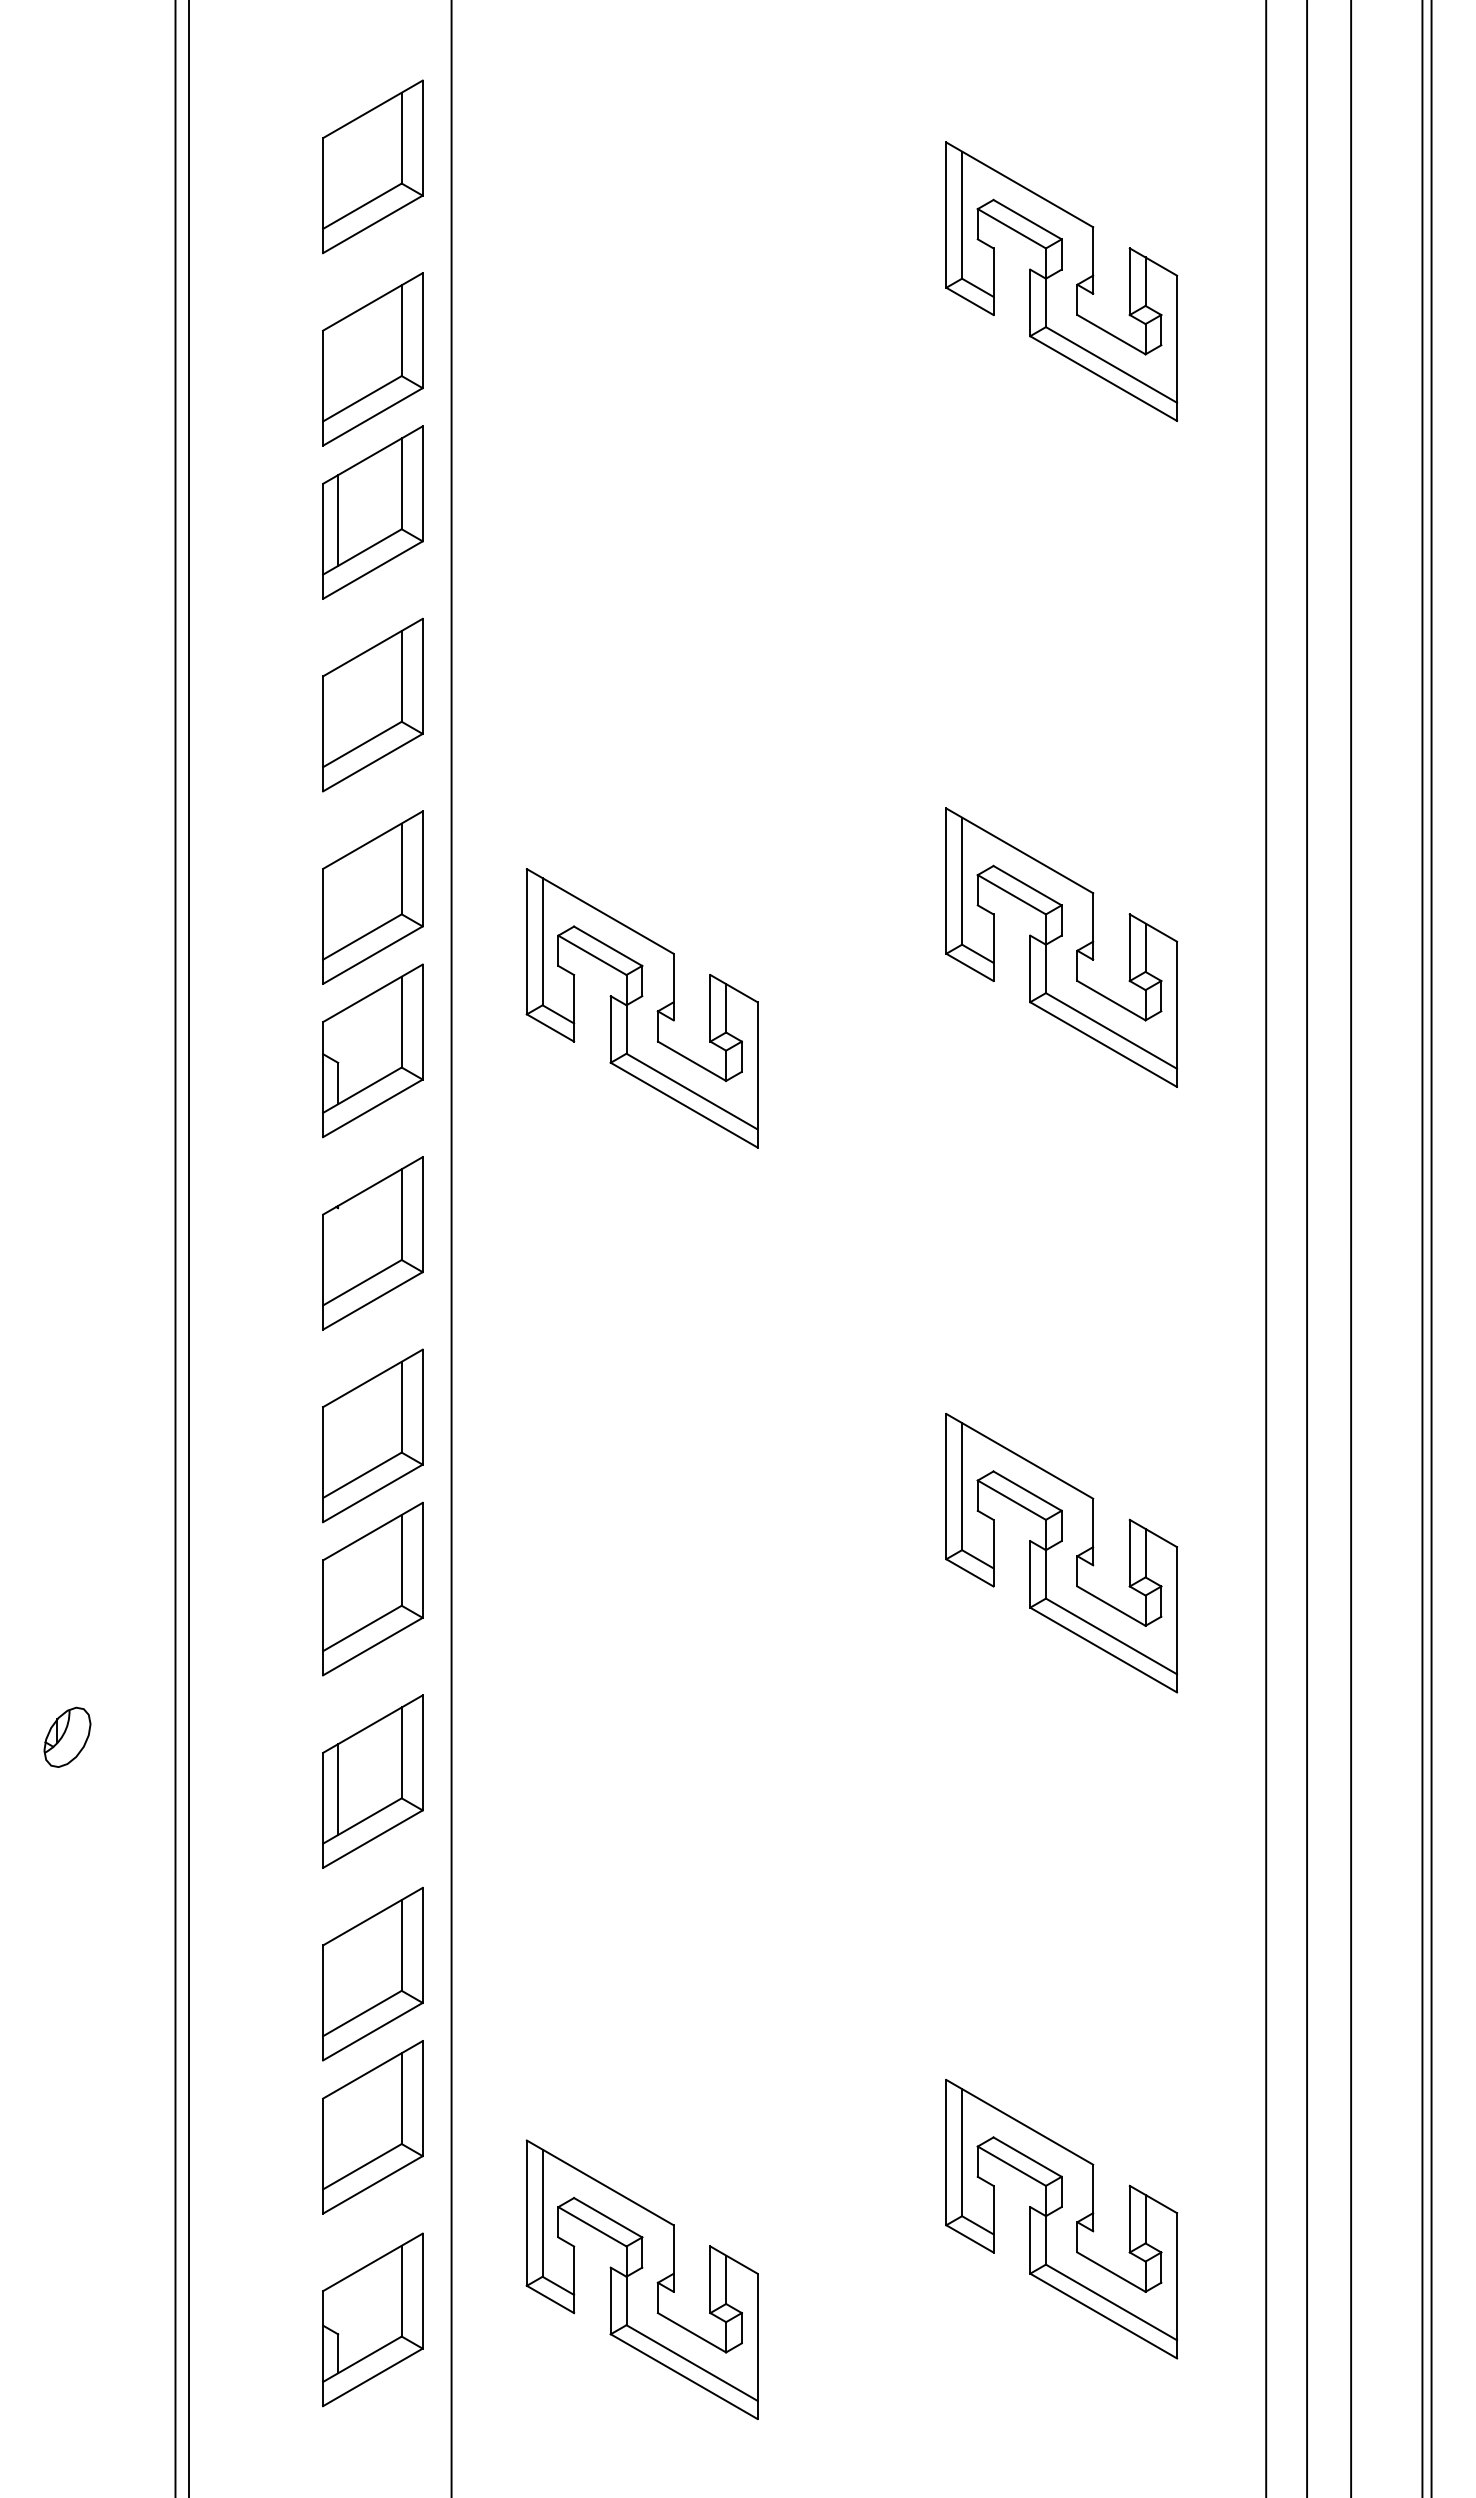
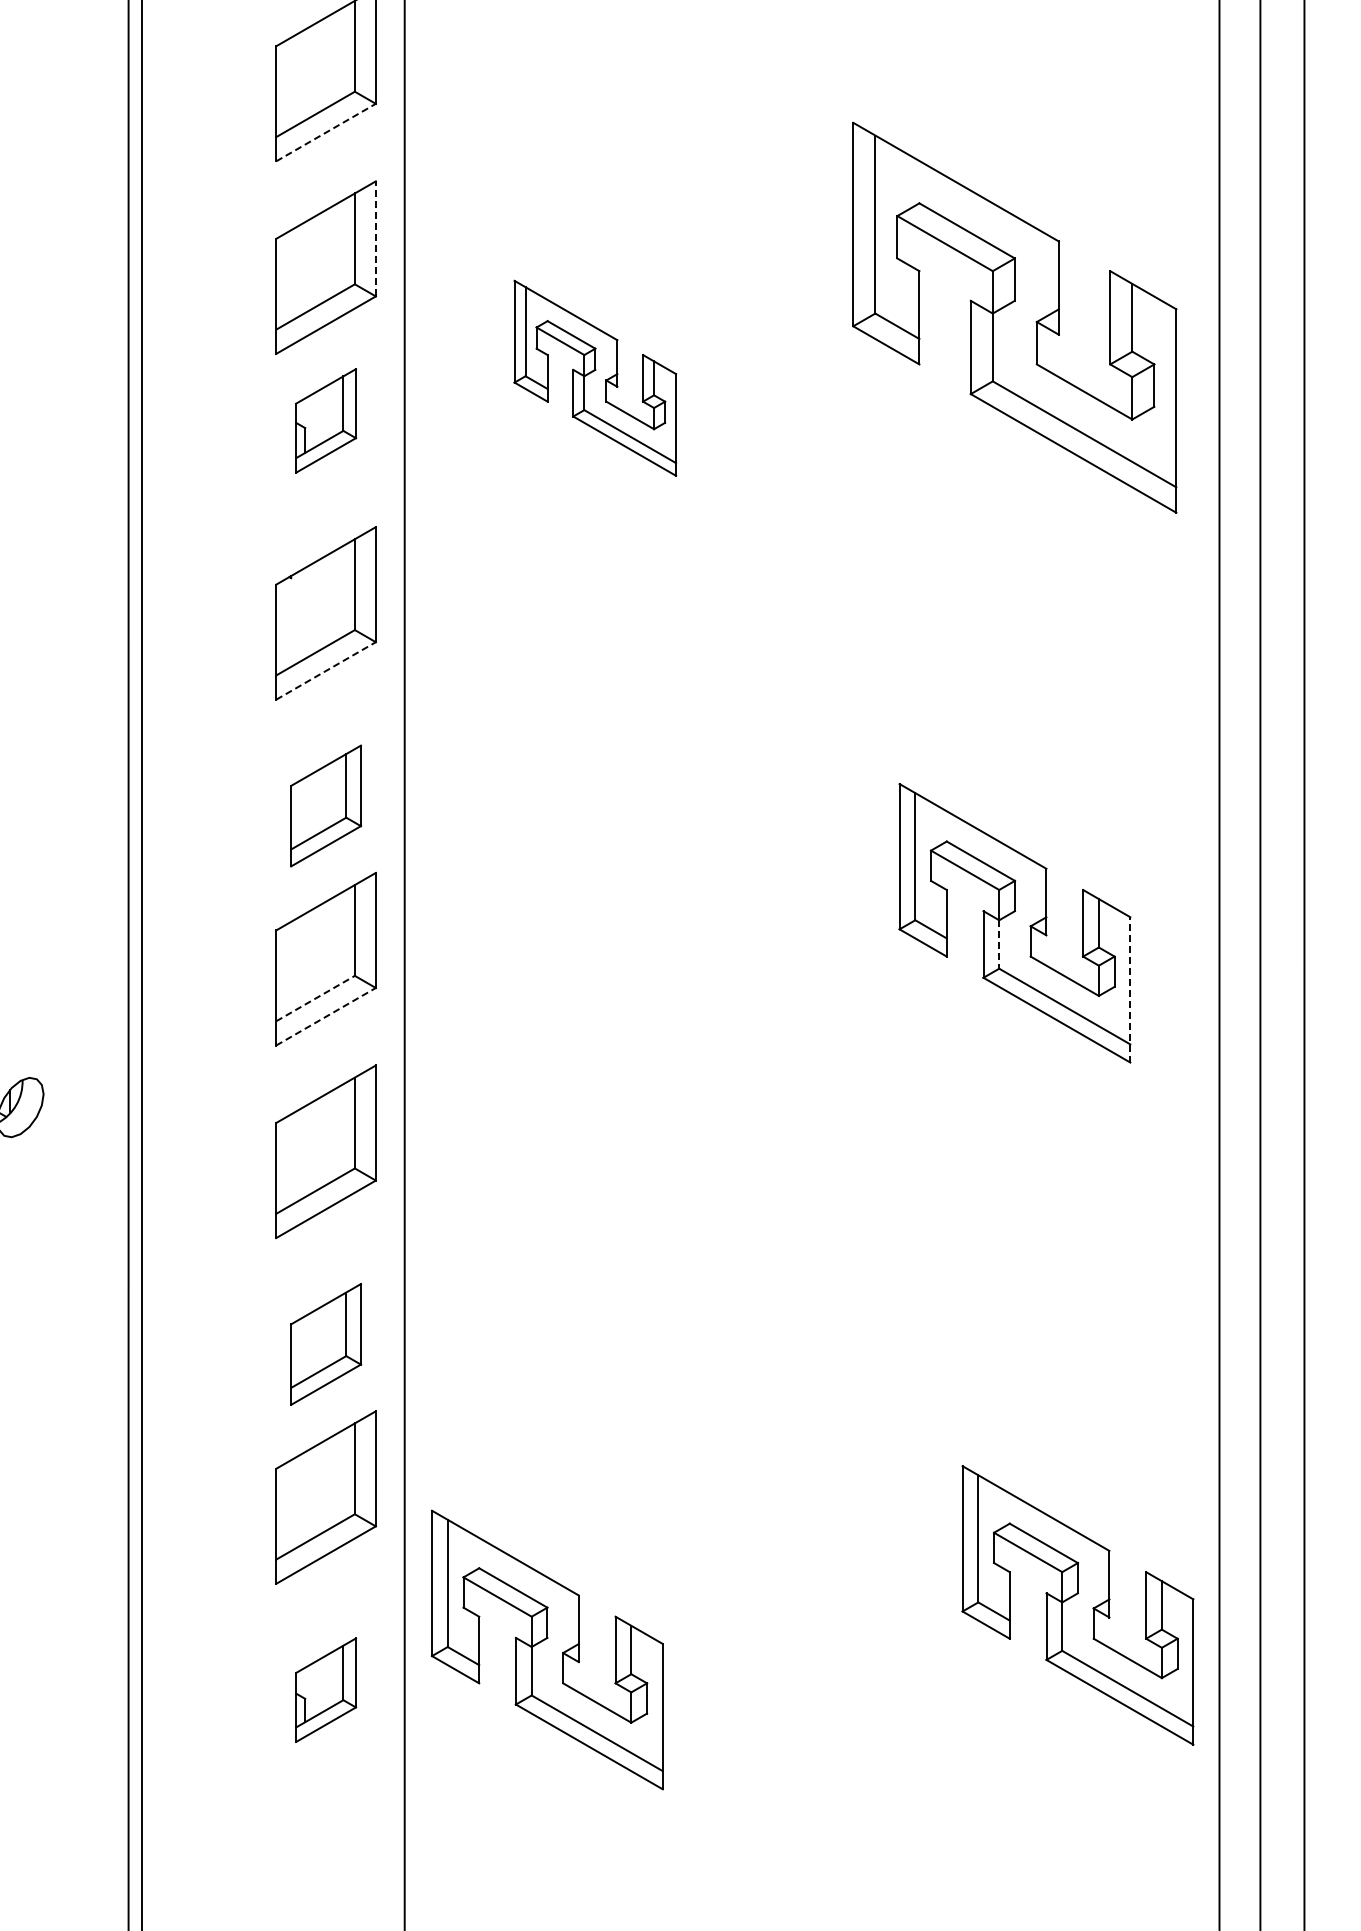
line: (372, 762) -> (325, 132), solid -> dashed
line: (422, 868) -> (375, 238), solid -> dashed
part: (1061, 947) -> (1014, 317), size x1.4
part: (641, 1008) -> (594, 378), size x0.7
part: (372, 1050) -> (325, 420), size x0.6
line: (372, 1300) -> (325, 670), solid -> dashed
part: (372, 1435) -> (325, 805), size x0.7
line: (1045, 1574) -> (998, 944), solid -> dashed
line: (1177, 1619) -> (1130, 989), solid -> dashed
line: (362, 1628) -> (315, 998), solid -> dashed
line: (372, 1646) -> (325, 1016), solid -> dashed
line: (338, 1789) -> (291, 1159), removed
part: (372, 1974) -> (325, 1344), size x0.7
part: (1061, 2219) -> (1077, 1605), moved
part: (641, 2279) -> (546, 1649), moved
part: (372, 2319) -> (325, 1689), size x0.6

